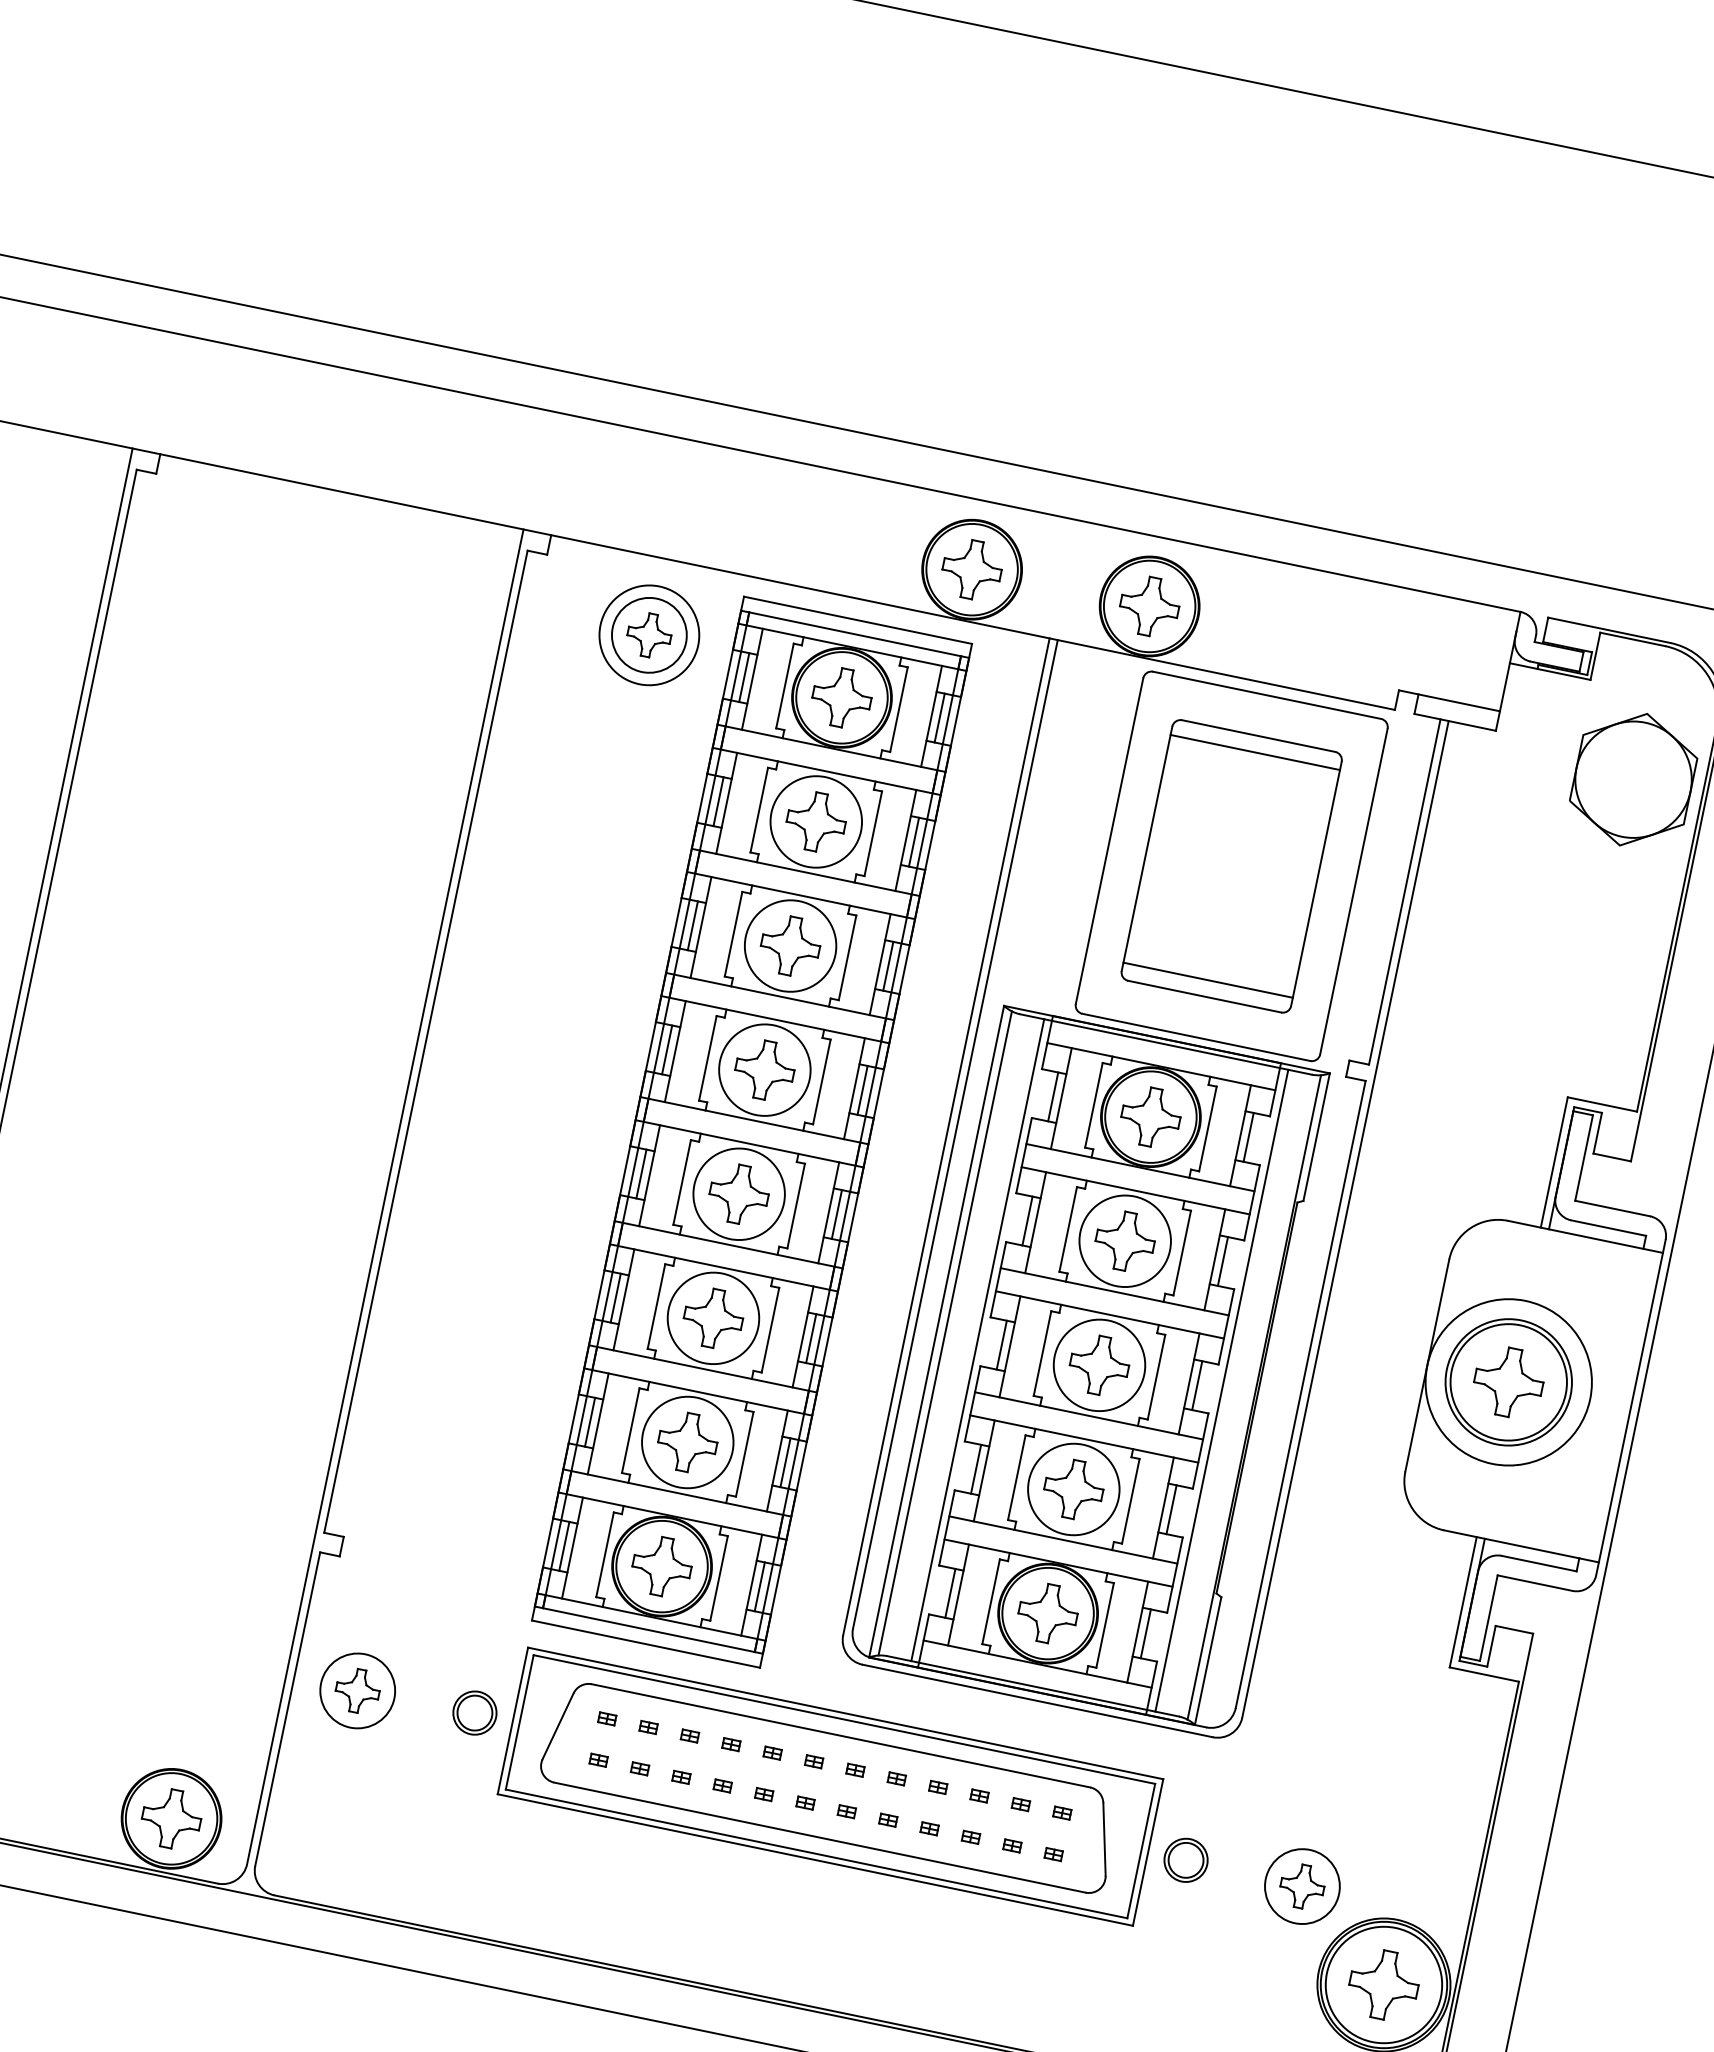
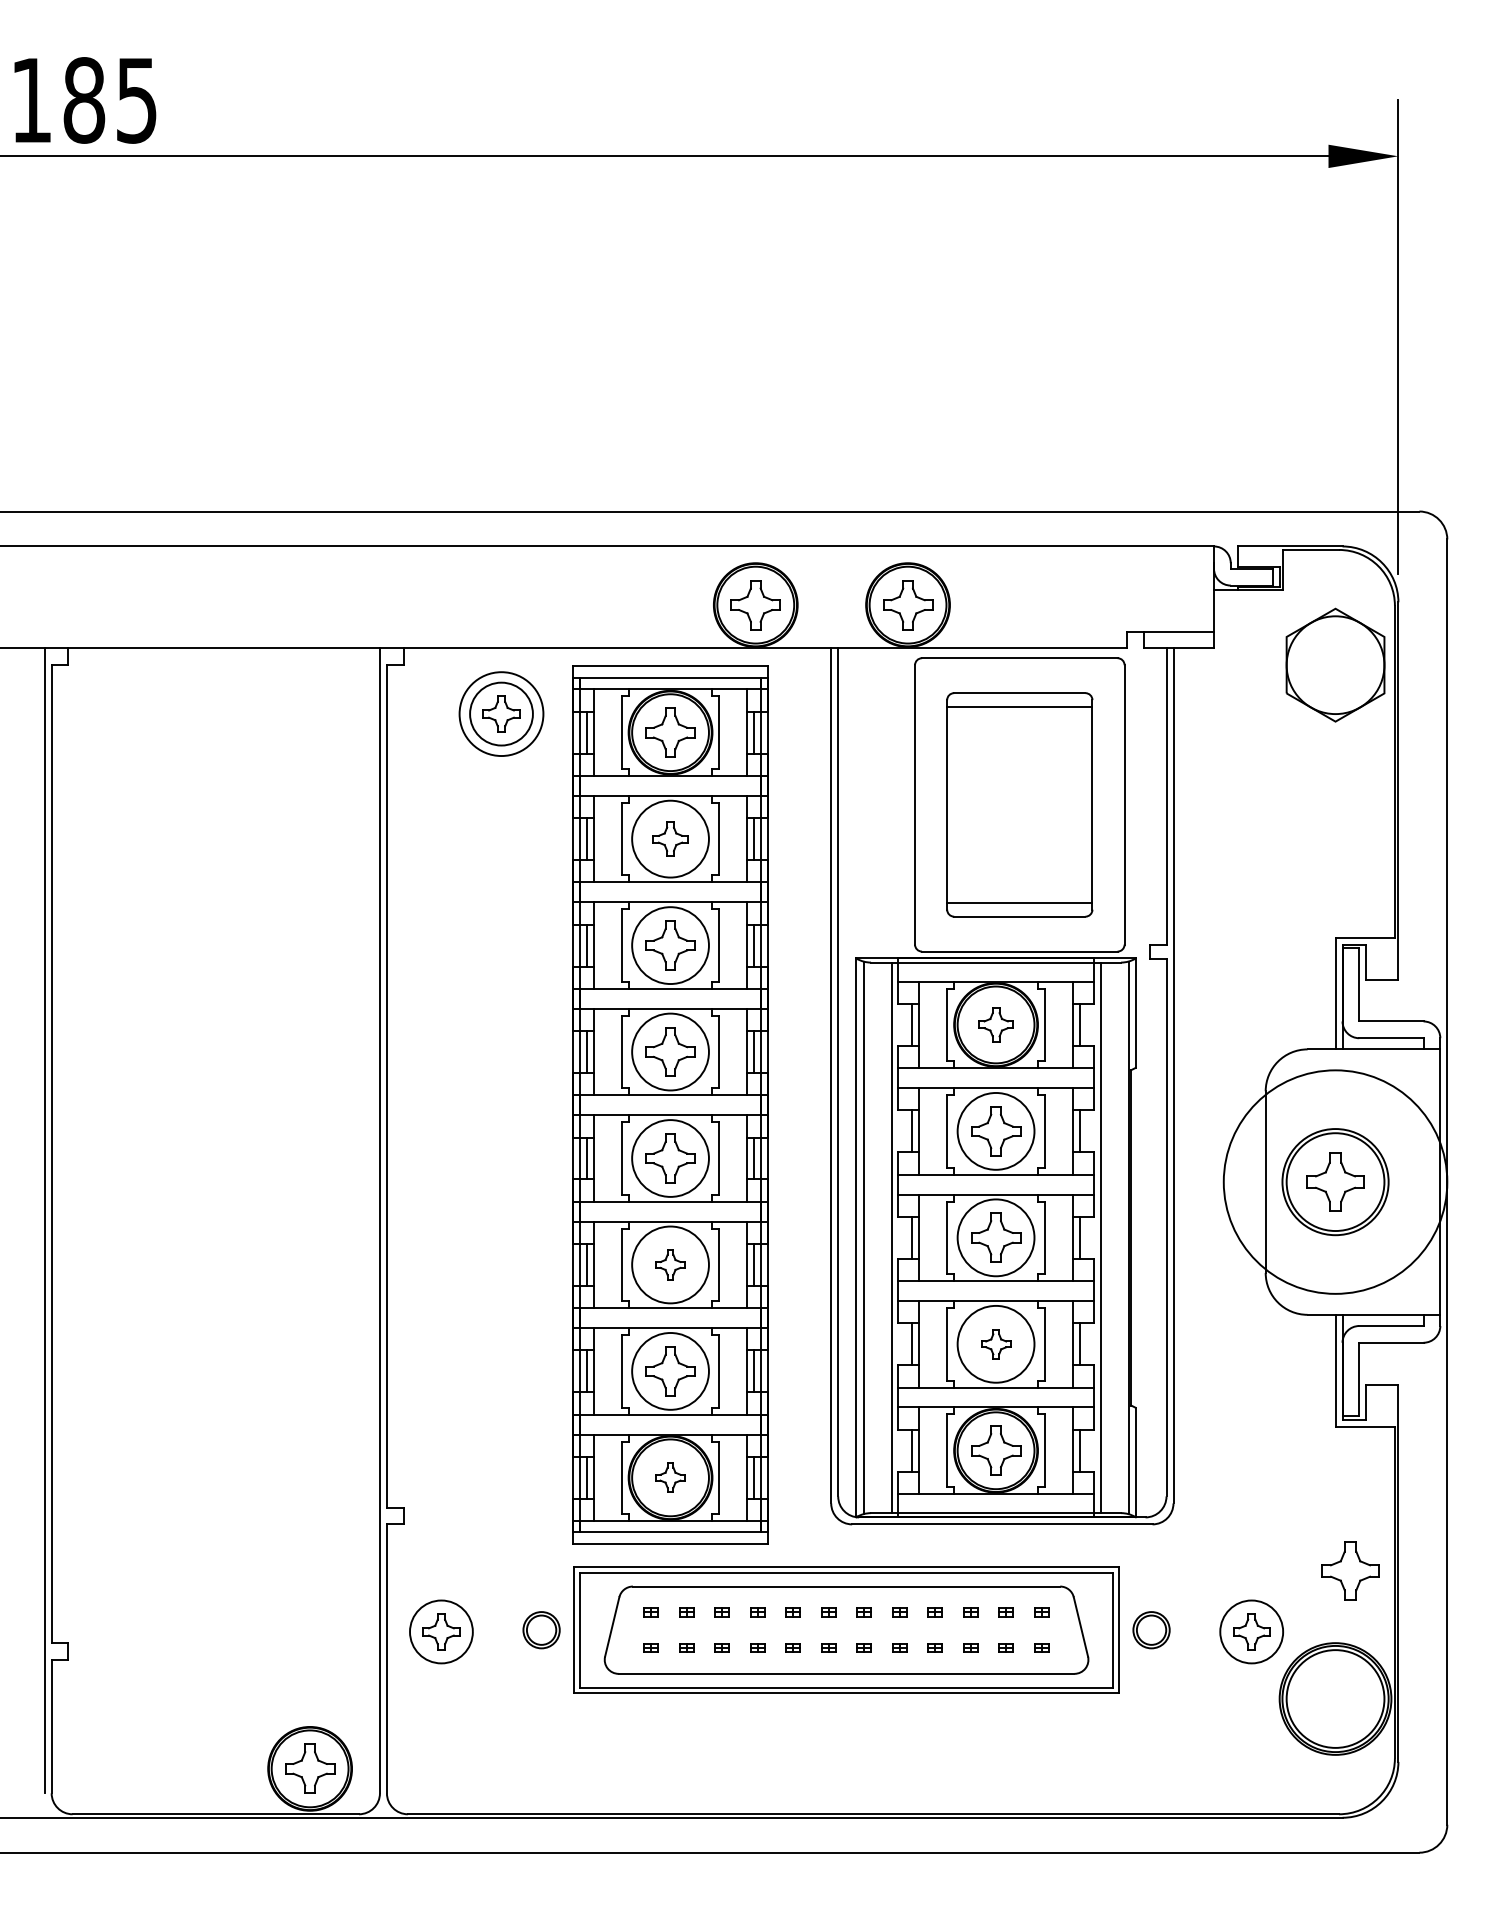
part: (816, 822) -> (670, 839), size x0.7
part: (1151, 1116) -> (996, 1024), size x0.7
part: (713, 1317) -> (670, 1264), size x0.6
circle: (1508, 1381) -> (1335, 1181), size x1.6
part: (1074, 1489) -> (996, 1344), size x0.6
part: (662, 1566) -> (670, 1477), size x0.6
part: (1384, 1984) -> (1350, 1570), moved

